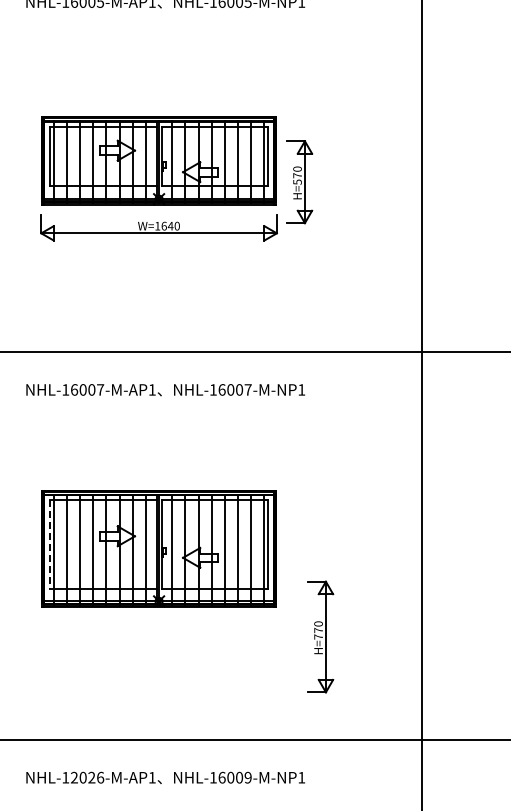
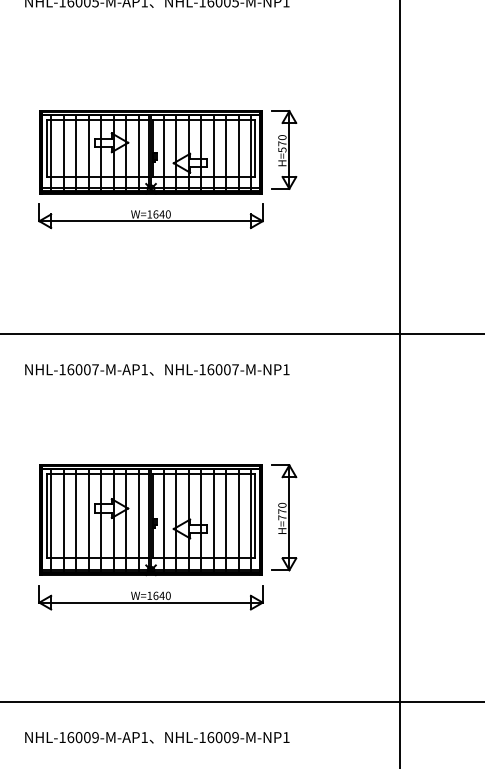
part: (299, 182) -> (284, 150), moved
line: (49, 544) -> (47, 516), dashed -> solid
part: (158, 630) -> (150, 597), added
part: (320, 636) -> (284, 517), moved
text: (87, 777) -> (83, 737), NHL-12026-M-AP1 -> NHL-16009-M-AP1

